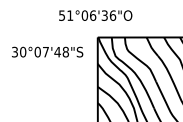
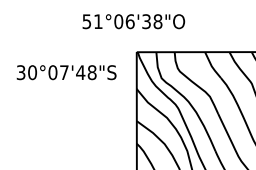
text: (112, 15) -> (157, 21), 51°06'36"O -> 51°06'38"O

